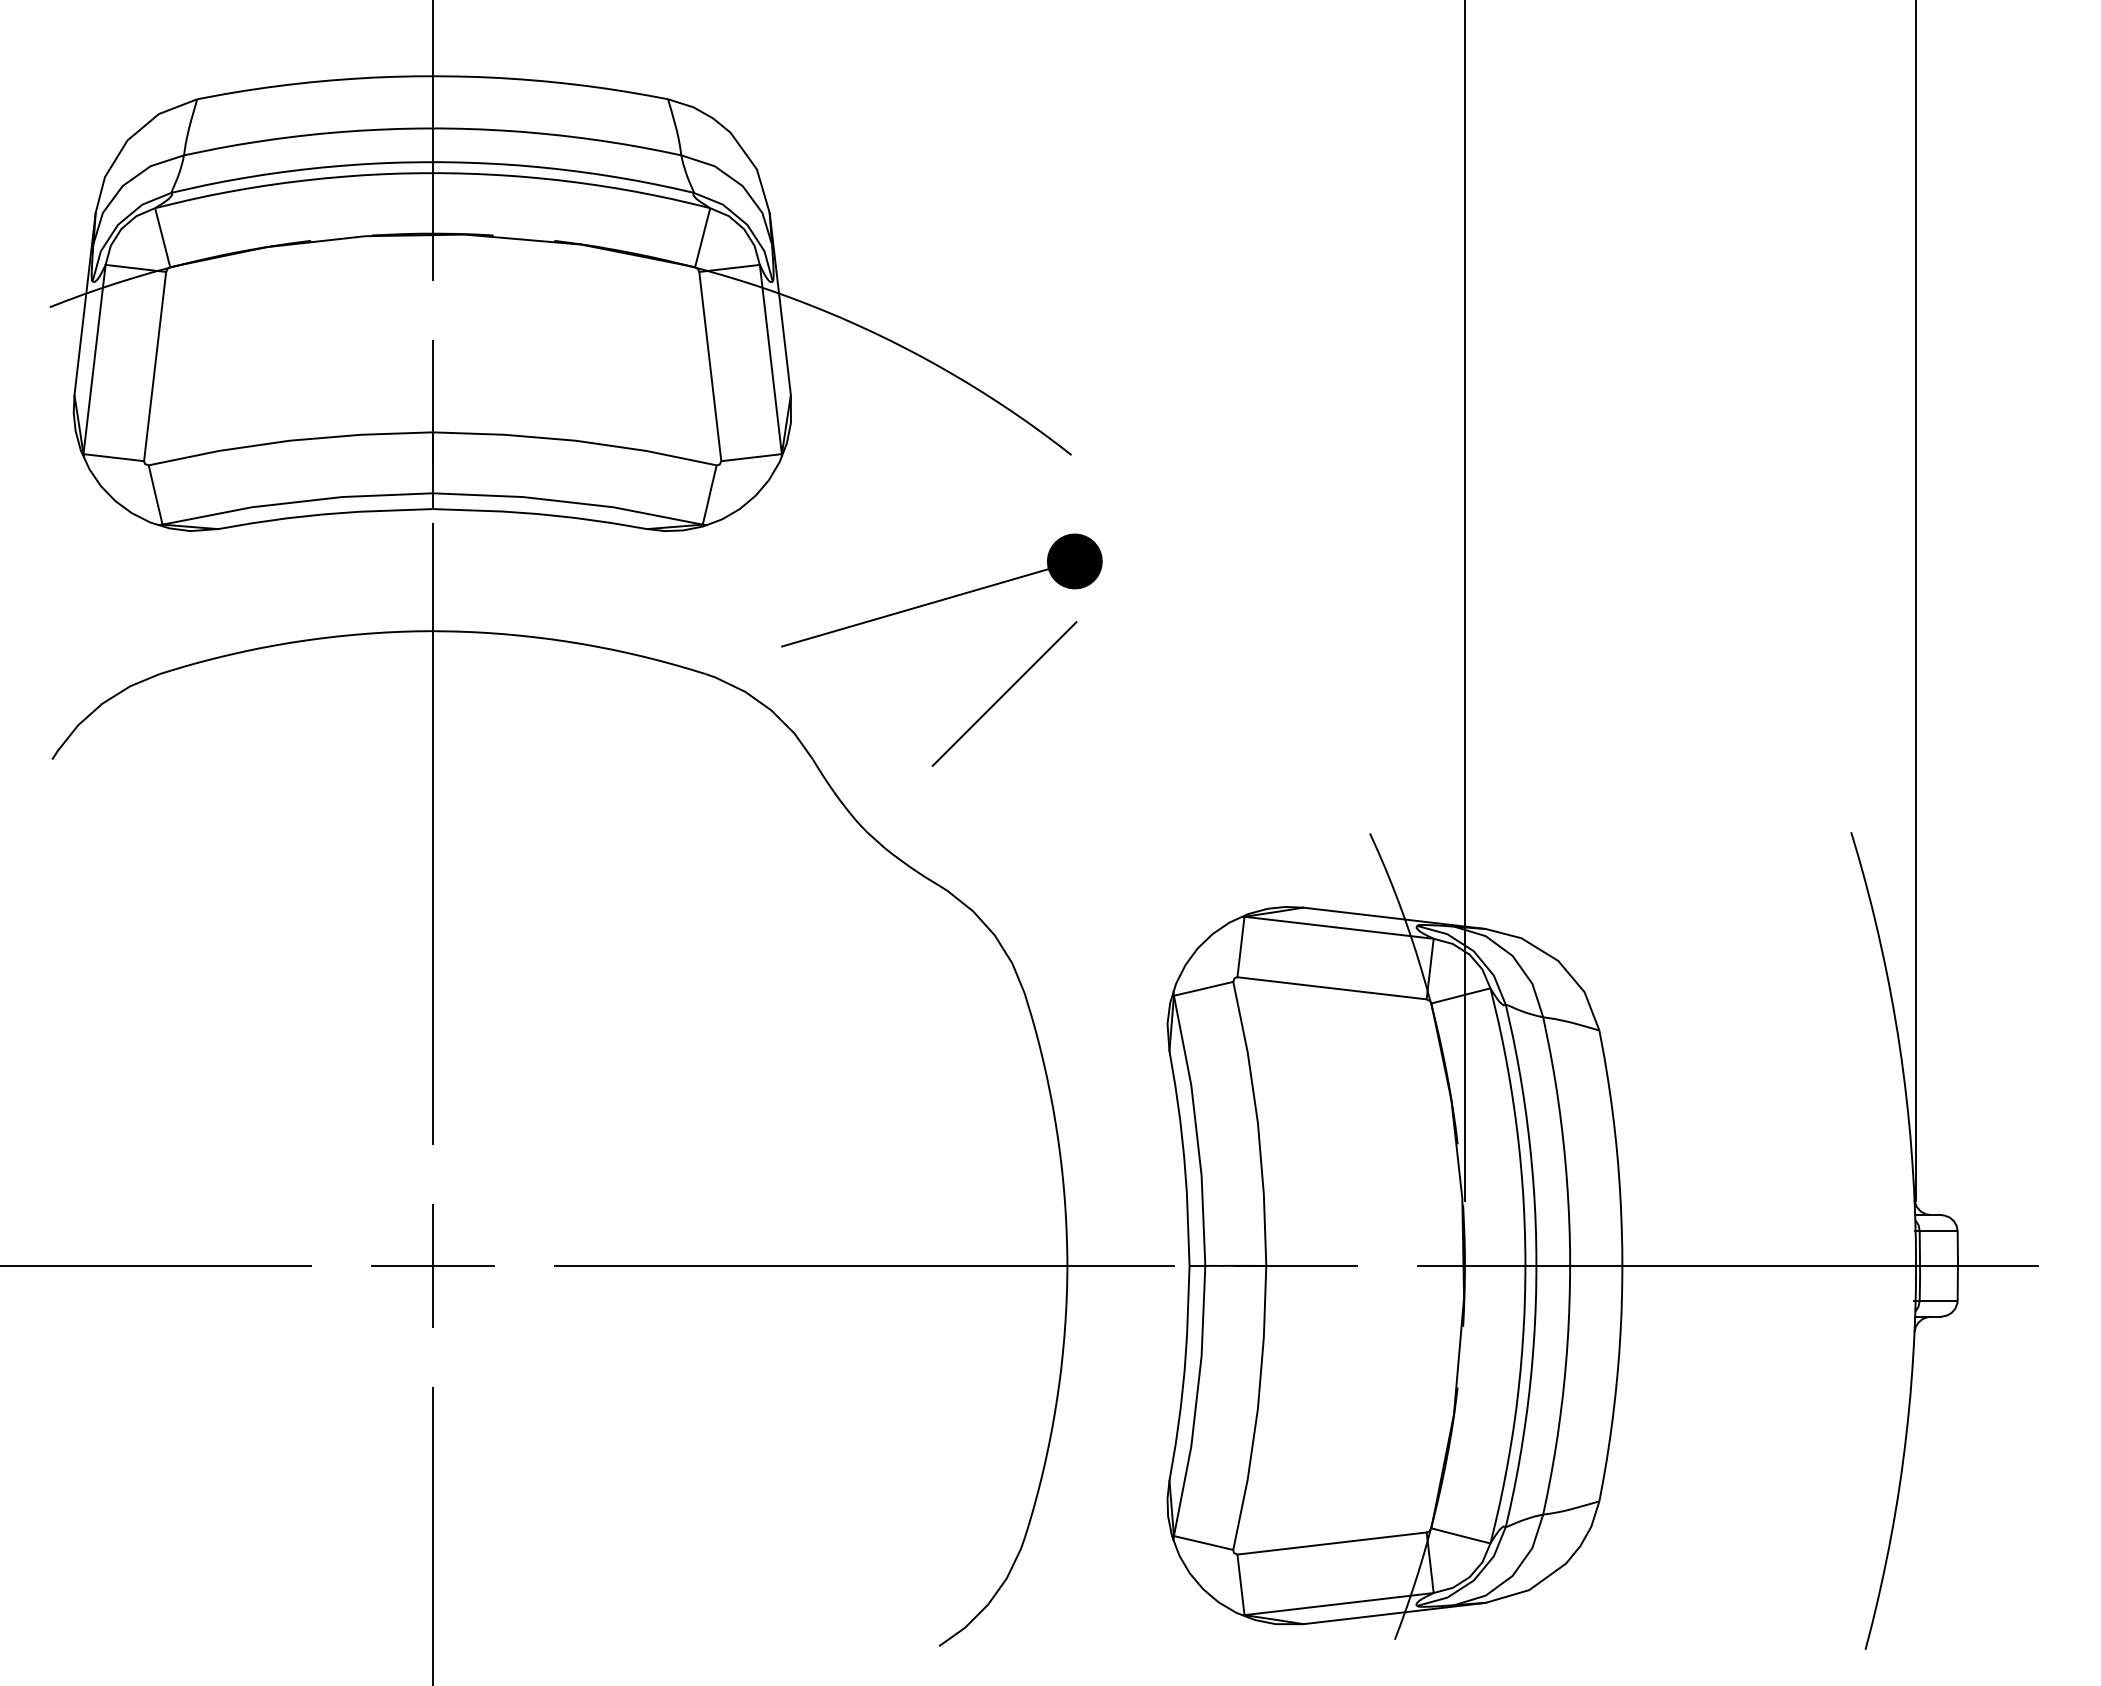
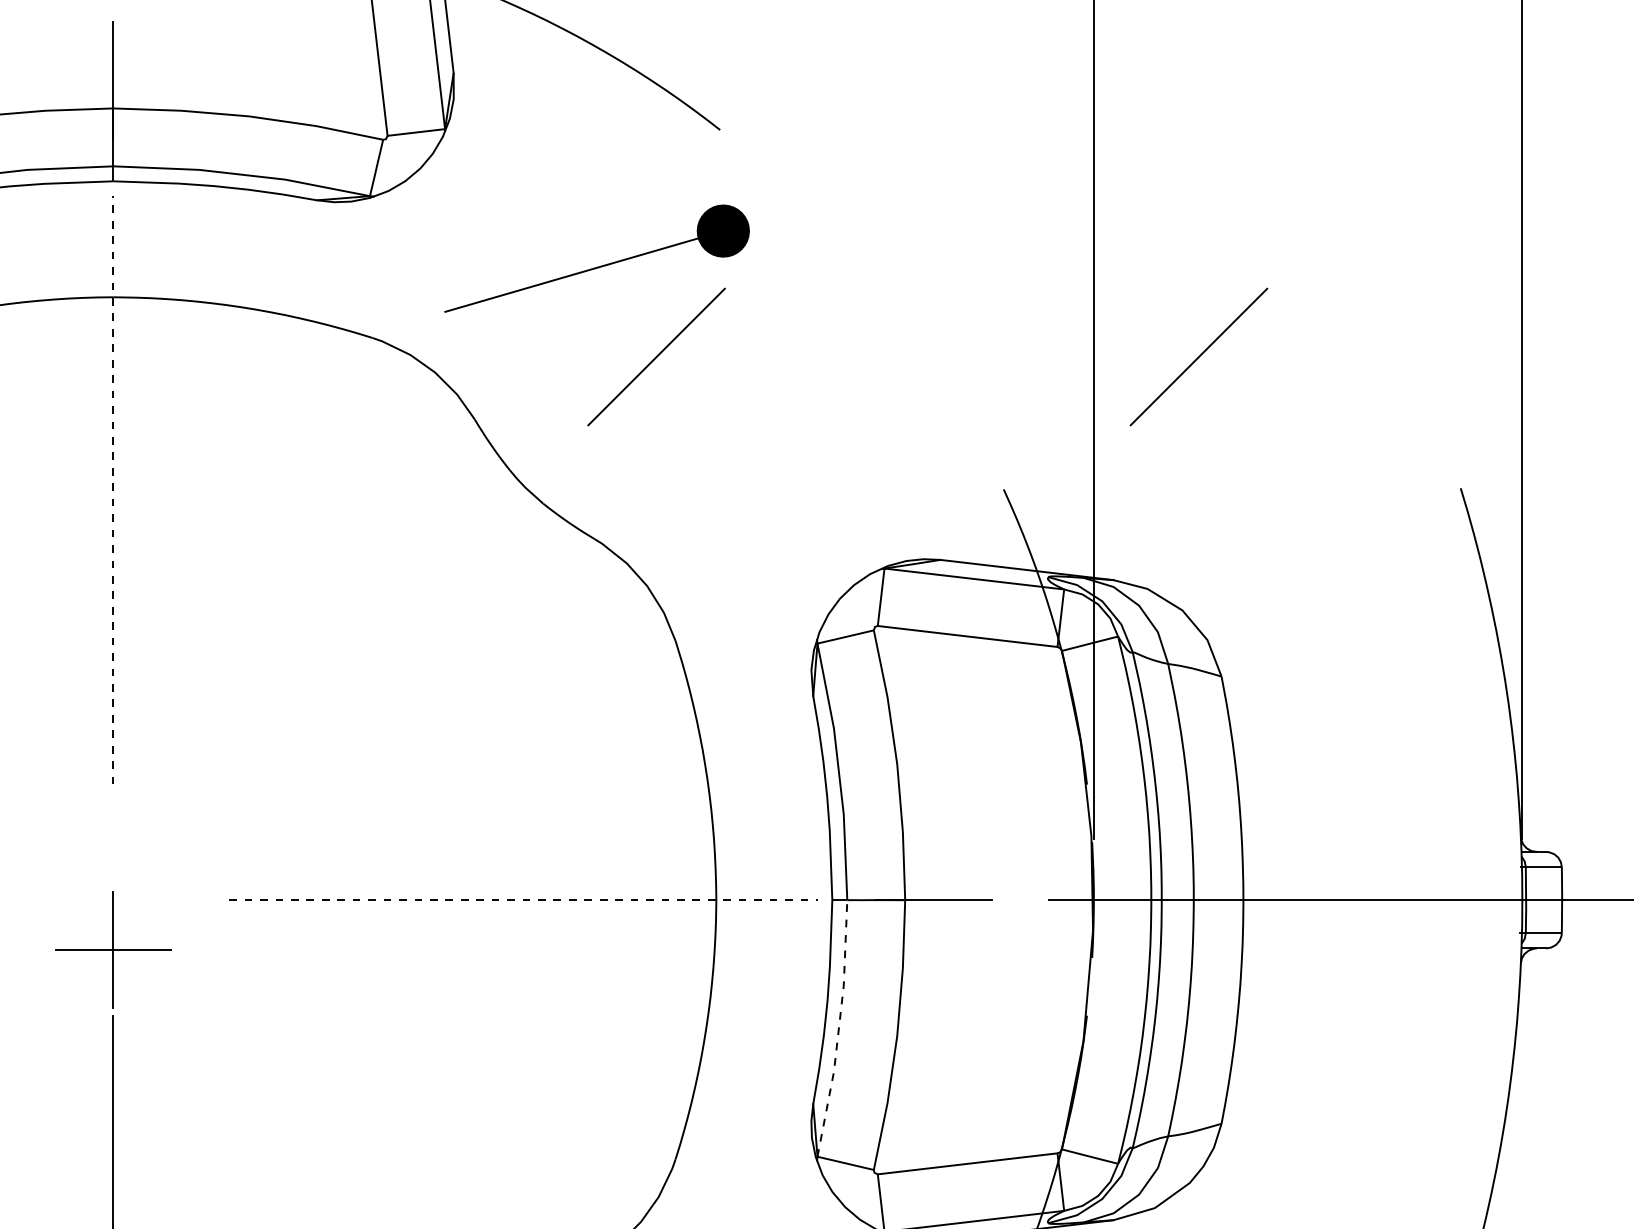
line: (1575, 693) -> (1198, 356), added
line: (432, 834) -> (113, 490), solid -> dashed
part: (432, 1265) -> (113, 949), moved
line: (864, 1265) -> (523, 899), solid -> dashed
line: (1196, 1401) -> (838, 1028), solid -> dashed

